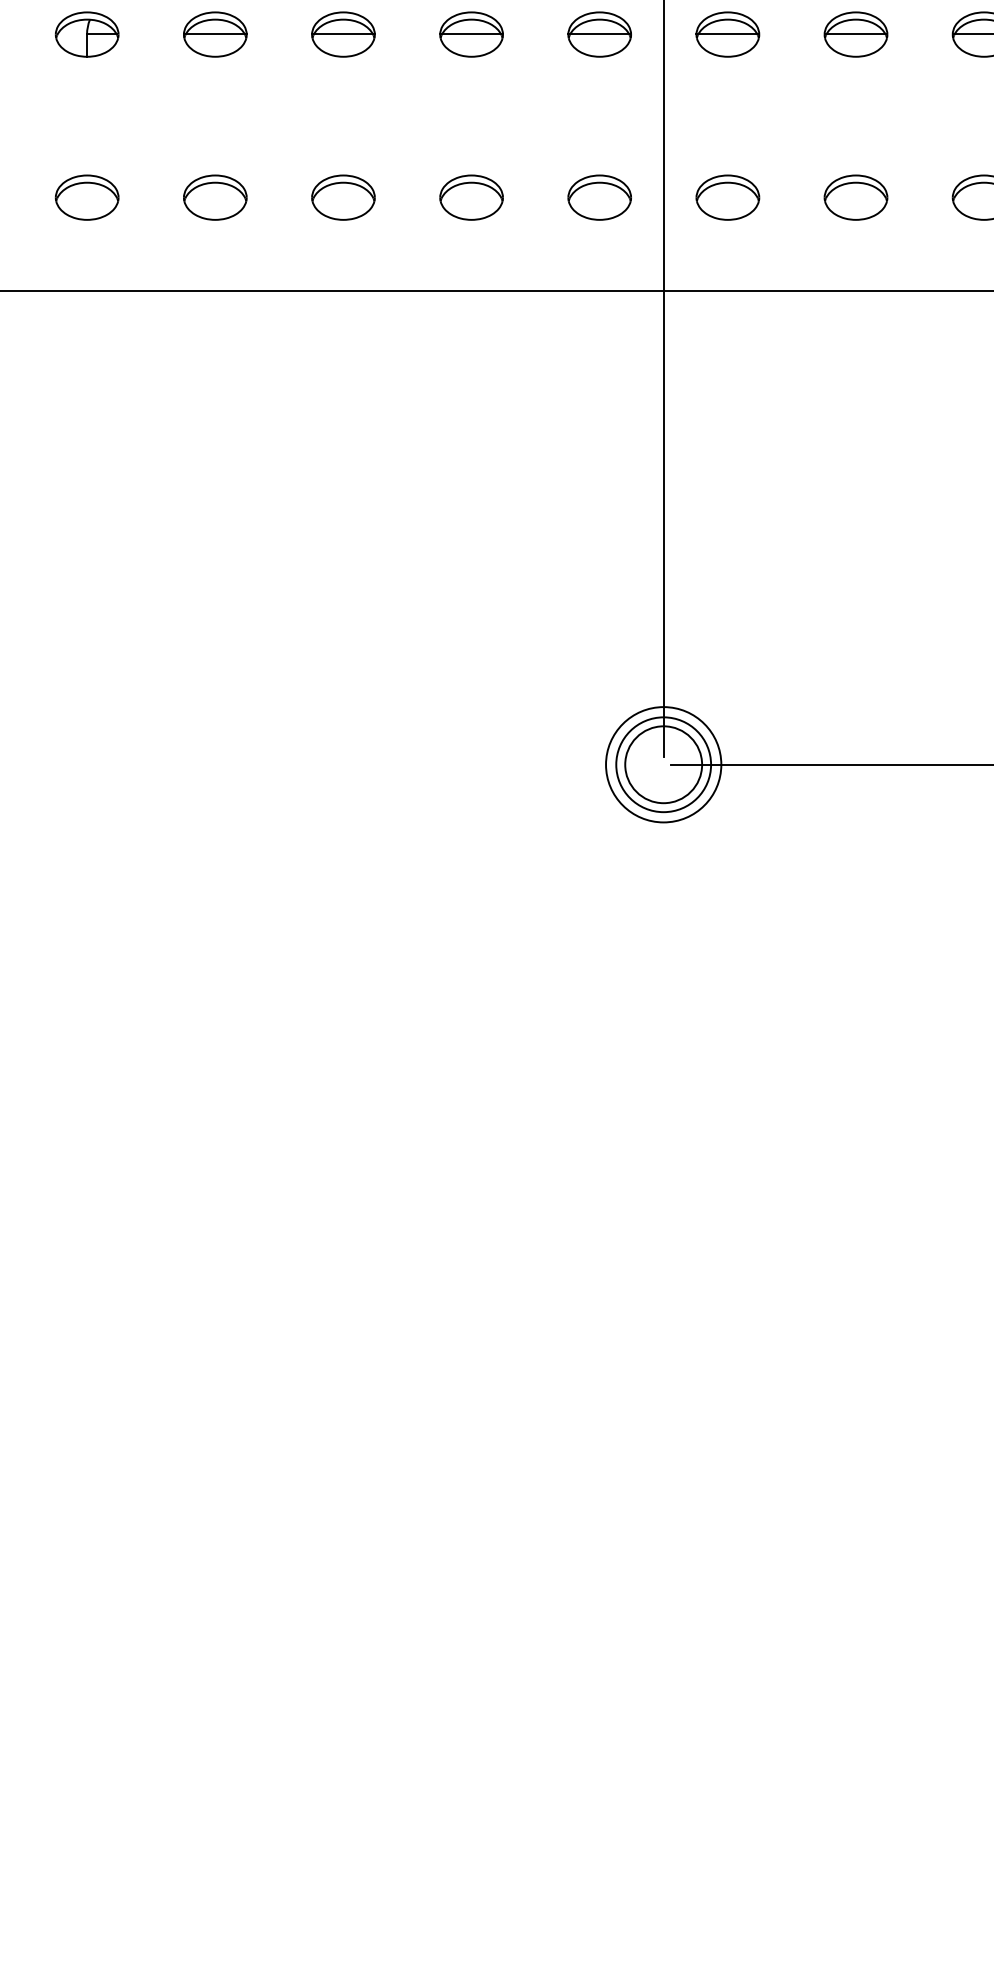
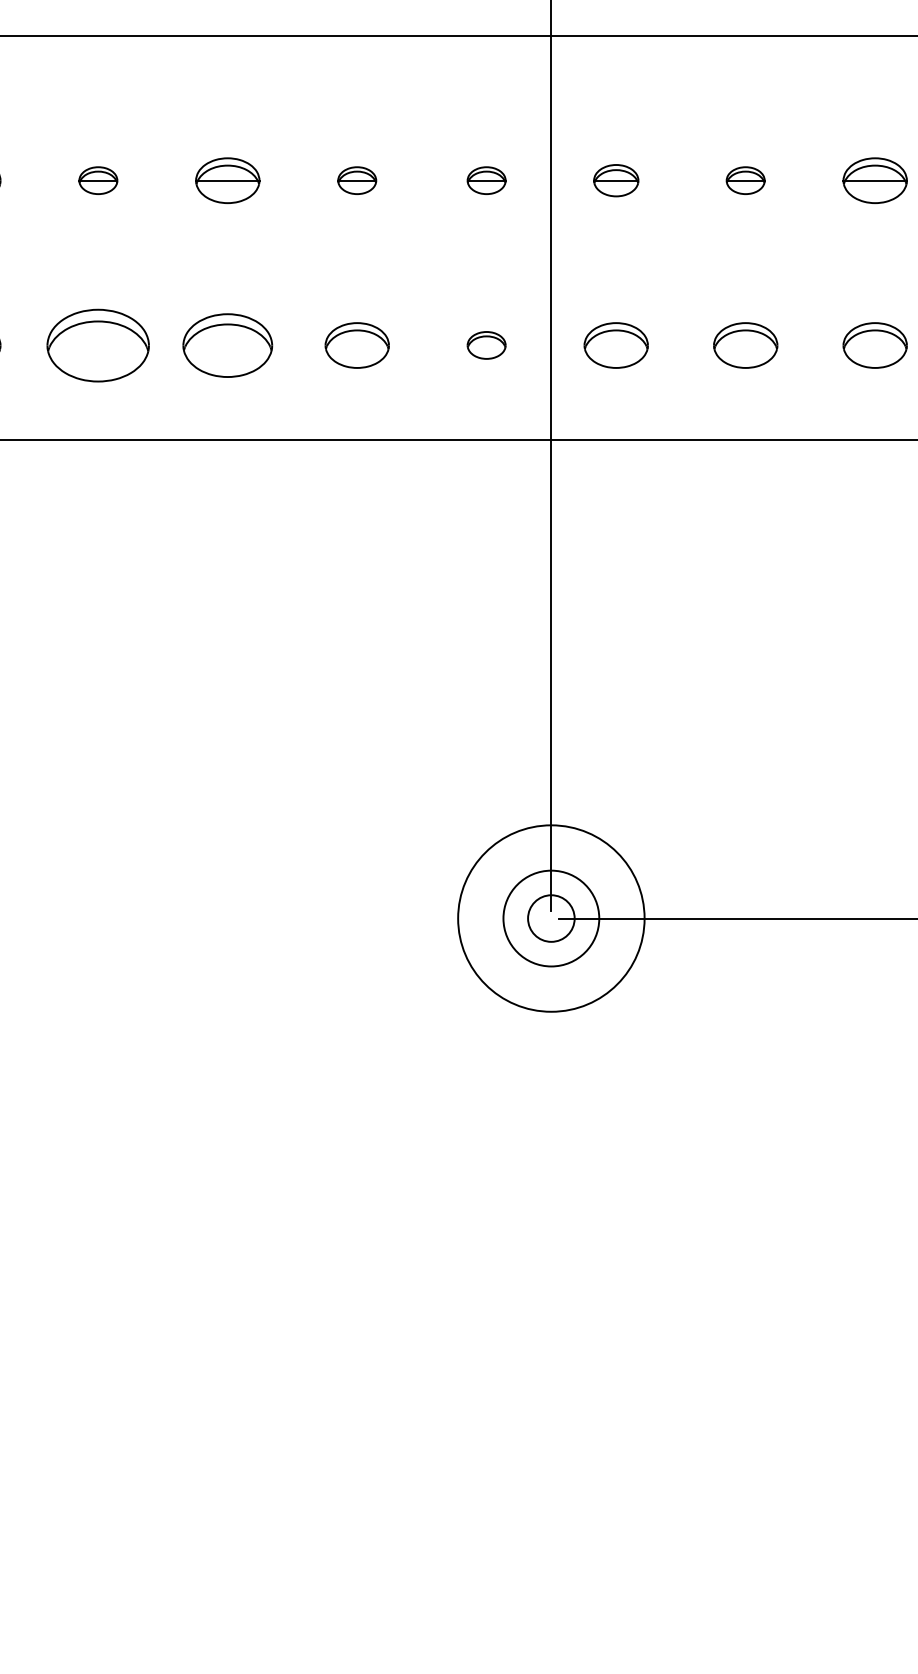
part: (215, 34) -> (98, 180), size x0.6
part: (471, 34) -> (357, 180), size x0.6
part: (599, 34) -> (486, 180), size x0.6
part: (727, 34) -> (615, 180), size x0.7
part: (855, 34) -> (745, 180), size x0.6
part: (215, 197) -> (98, 345), size x1.6
part: (343, 197) -> (227, 345), size x1.4
part: (599, 197) -> (486, 345), size x0.6
circle: (663, 764) -> (551, 918), size x0.6
circle: (663, 764) -> (551, 918), size x1.6

